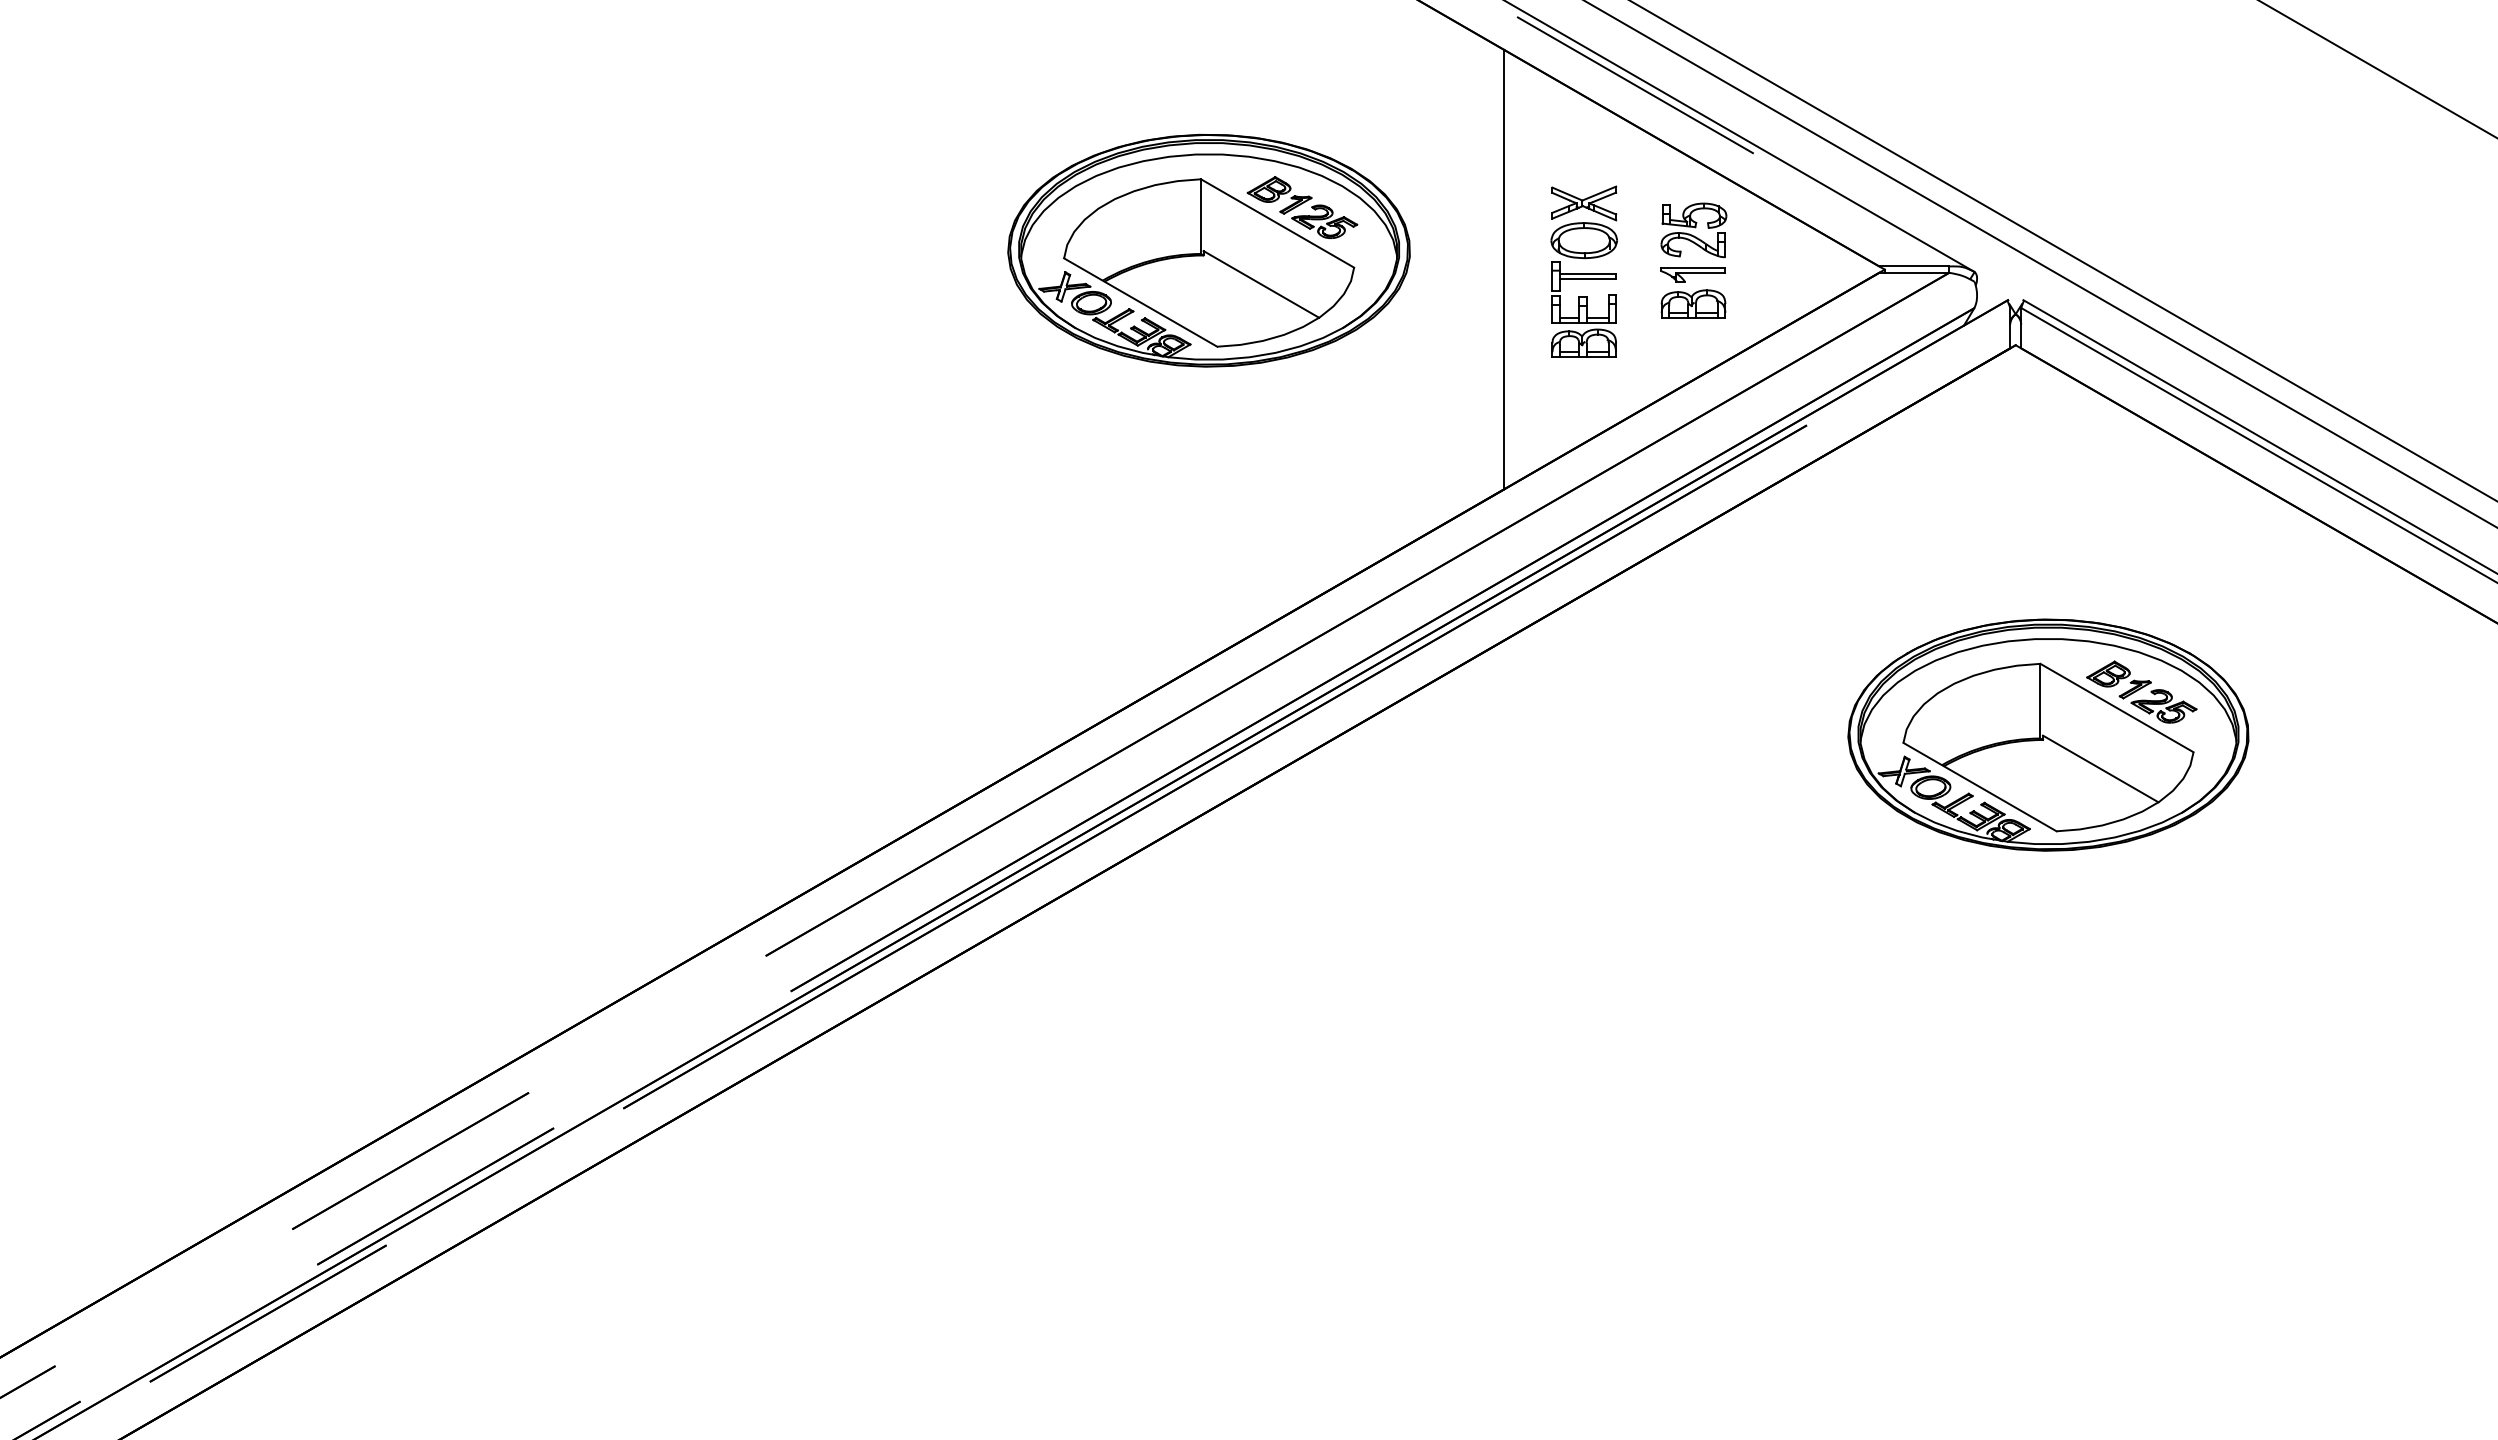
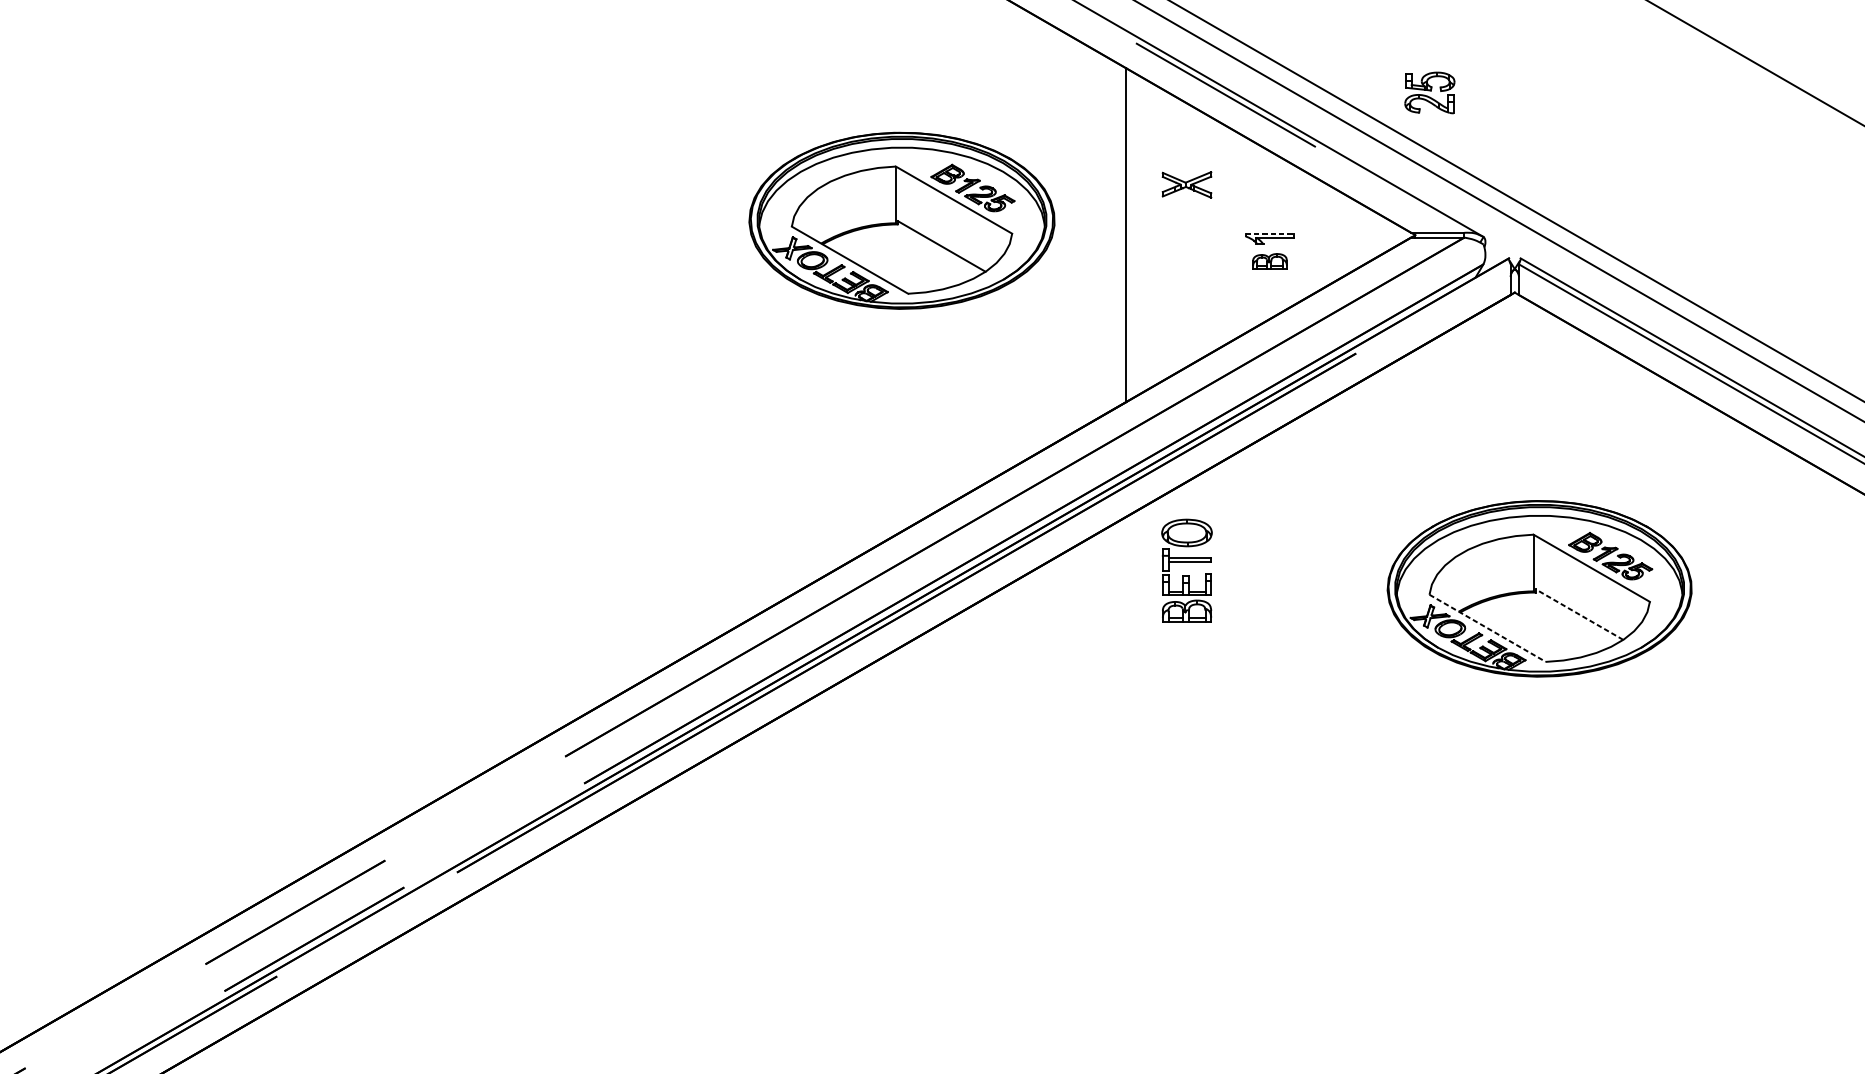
part: (1693, 230) -> (1429, 93), moved
line: (1693, 268) -> (1270, 234), solid -> dashed
part: (1583, 296) -> (1186, 575), moved
part: (1693, 303) -> (1270, 260), size x0.7
line: (2100, 768) -> (1579, 614), solid -> dashed
line: (1980, 787) -> (1488, 628), solid -> dashed

